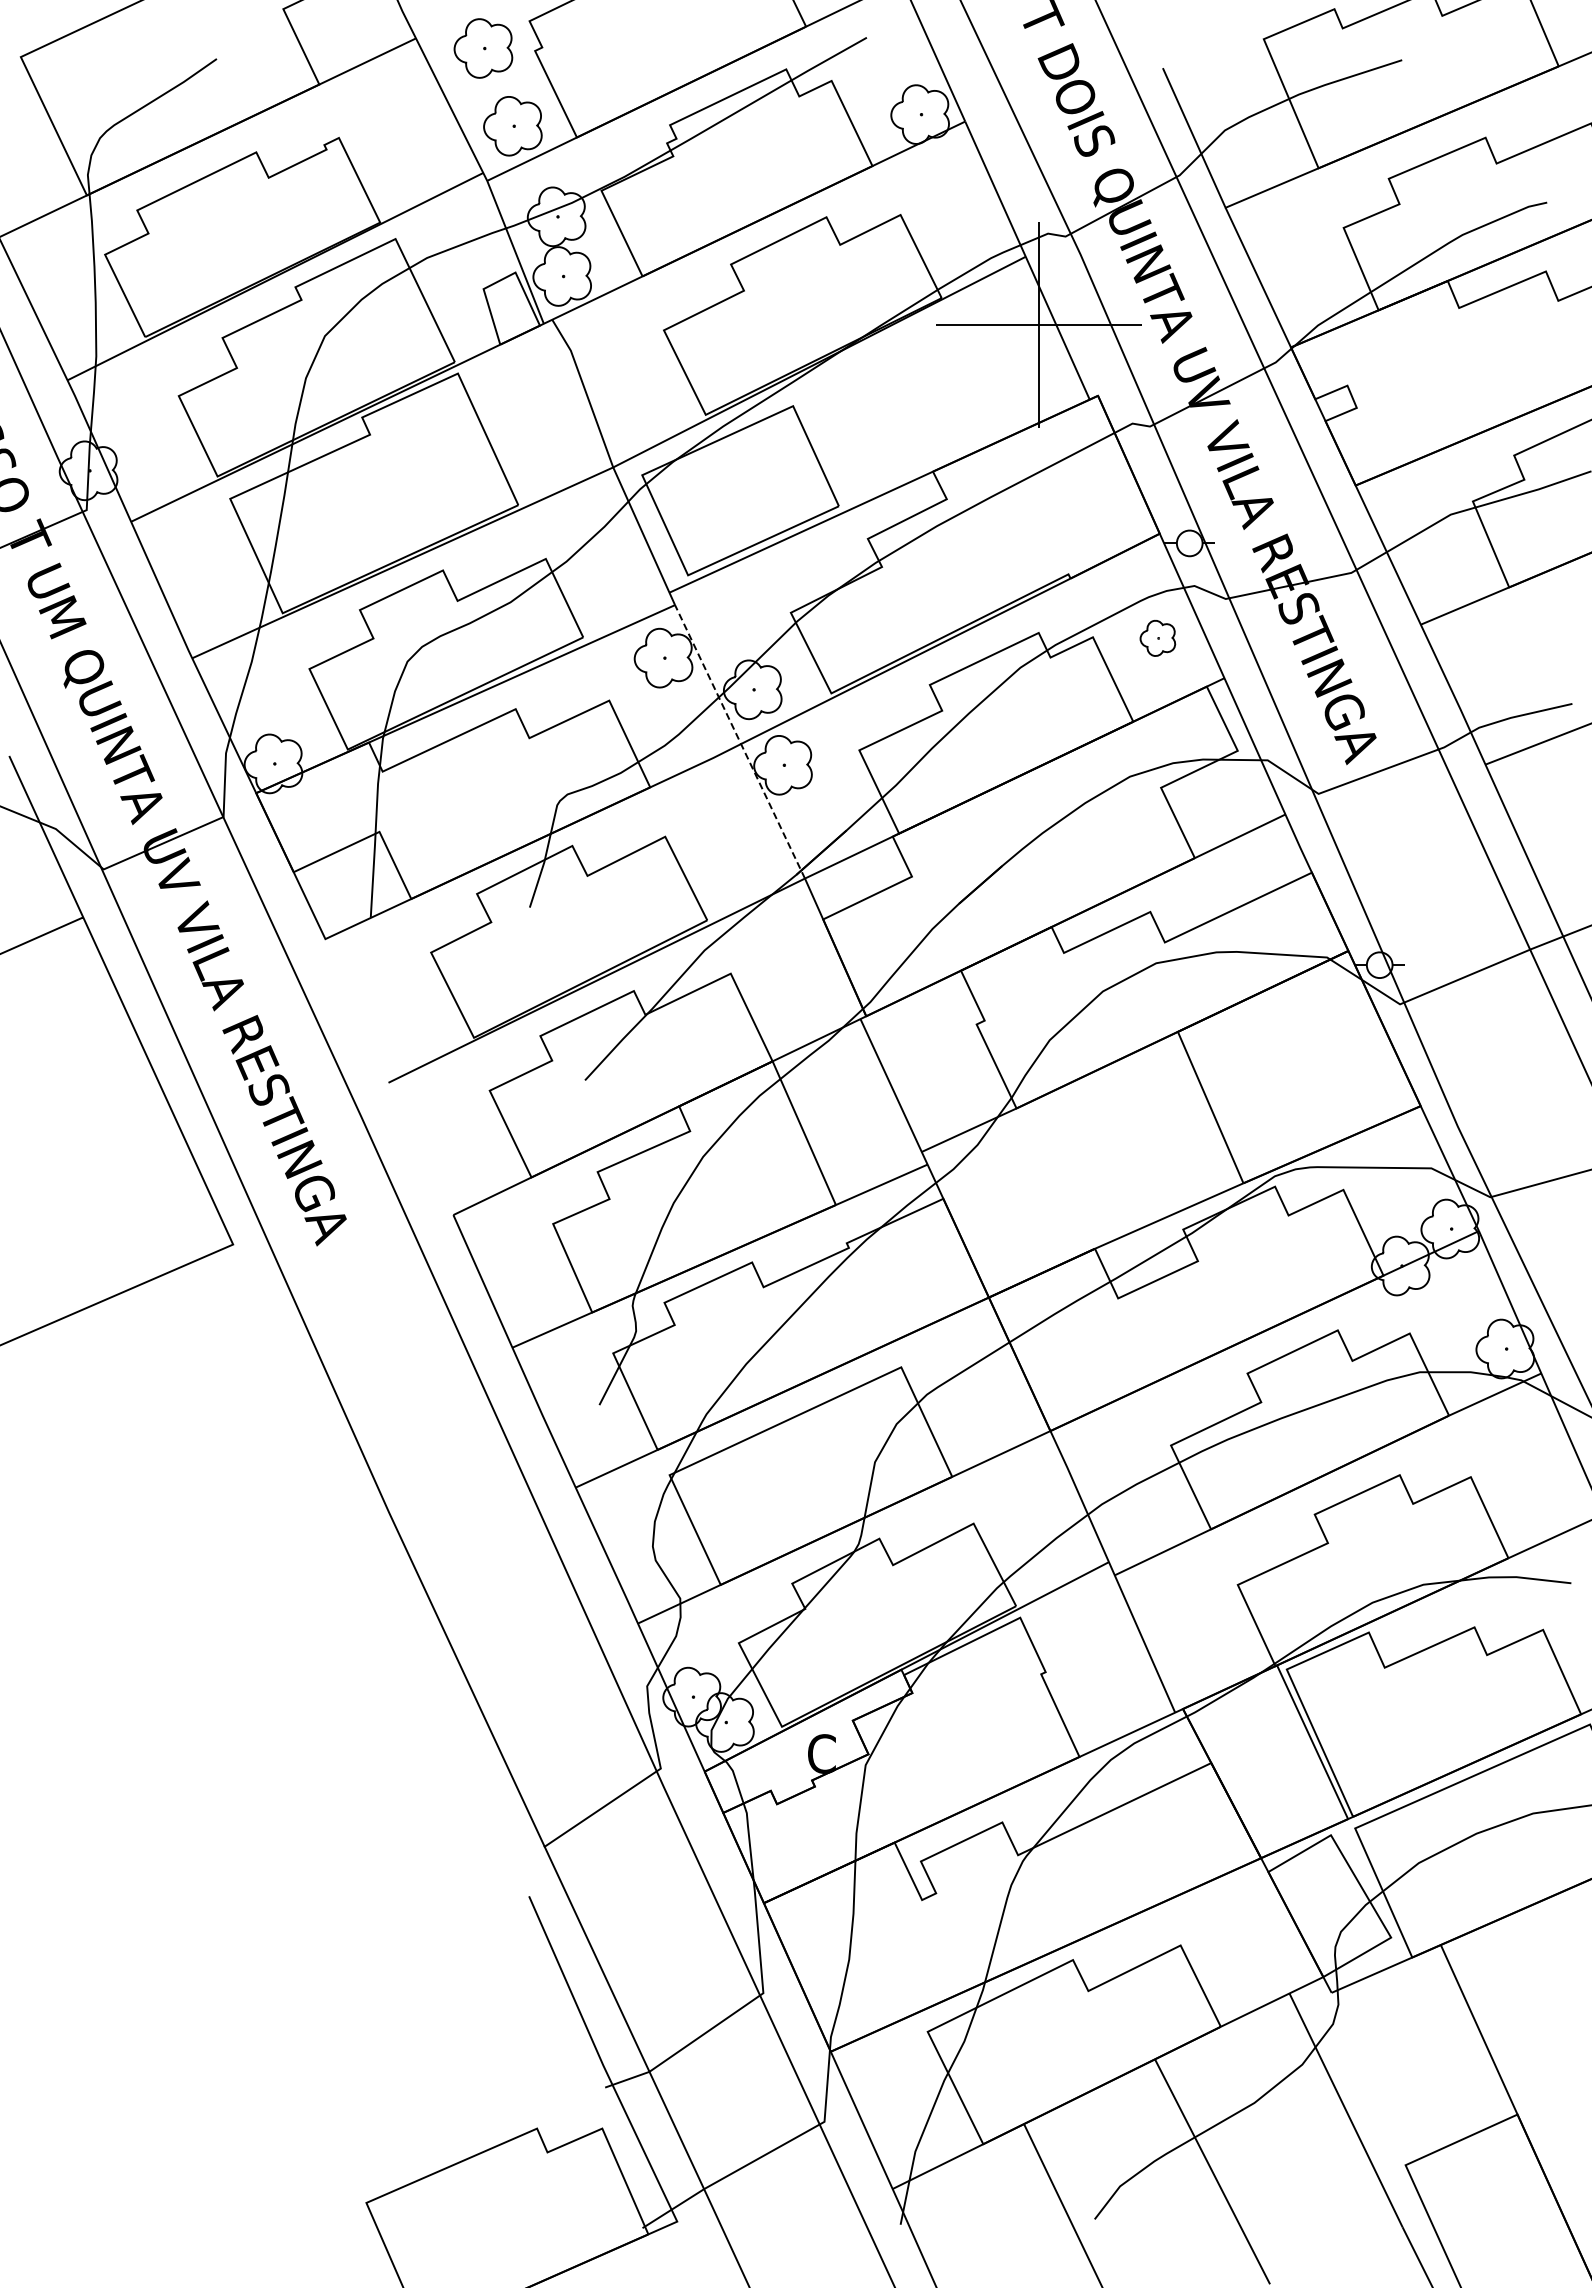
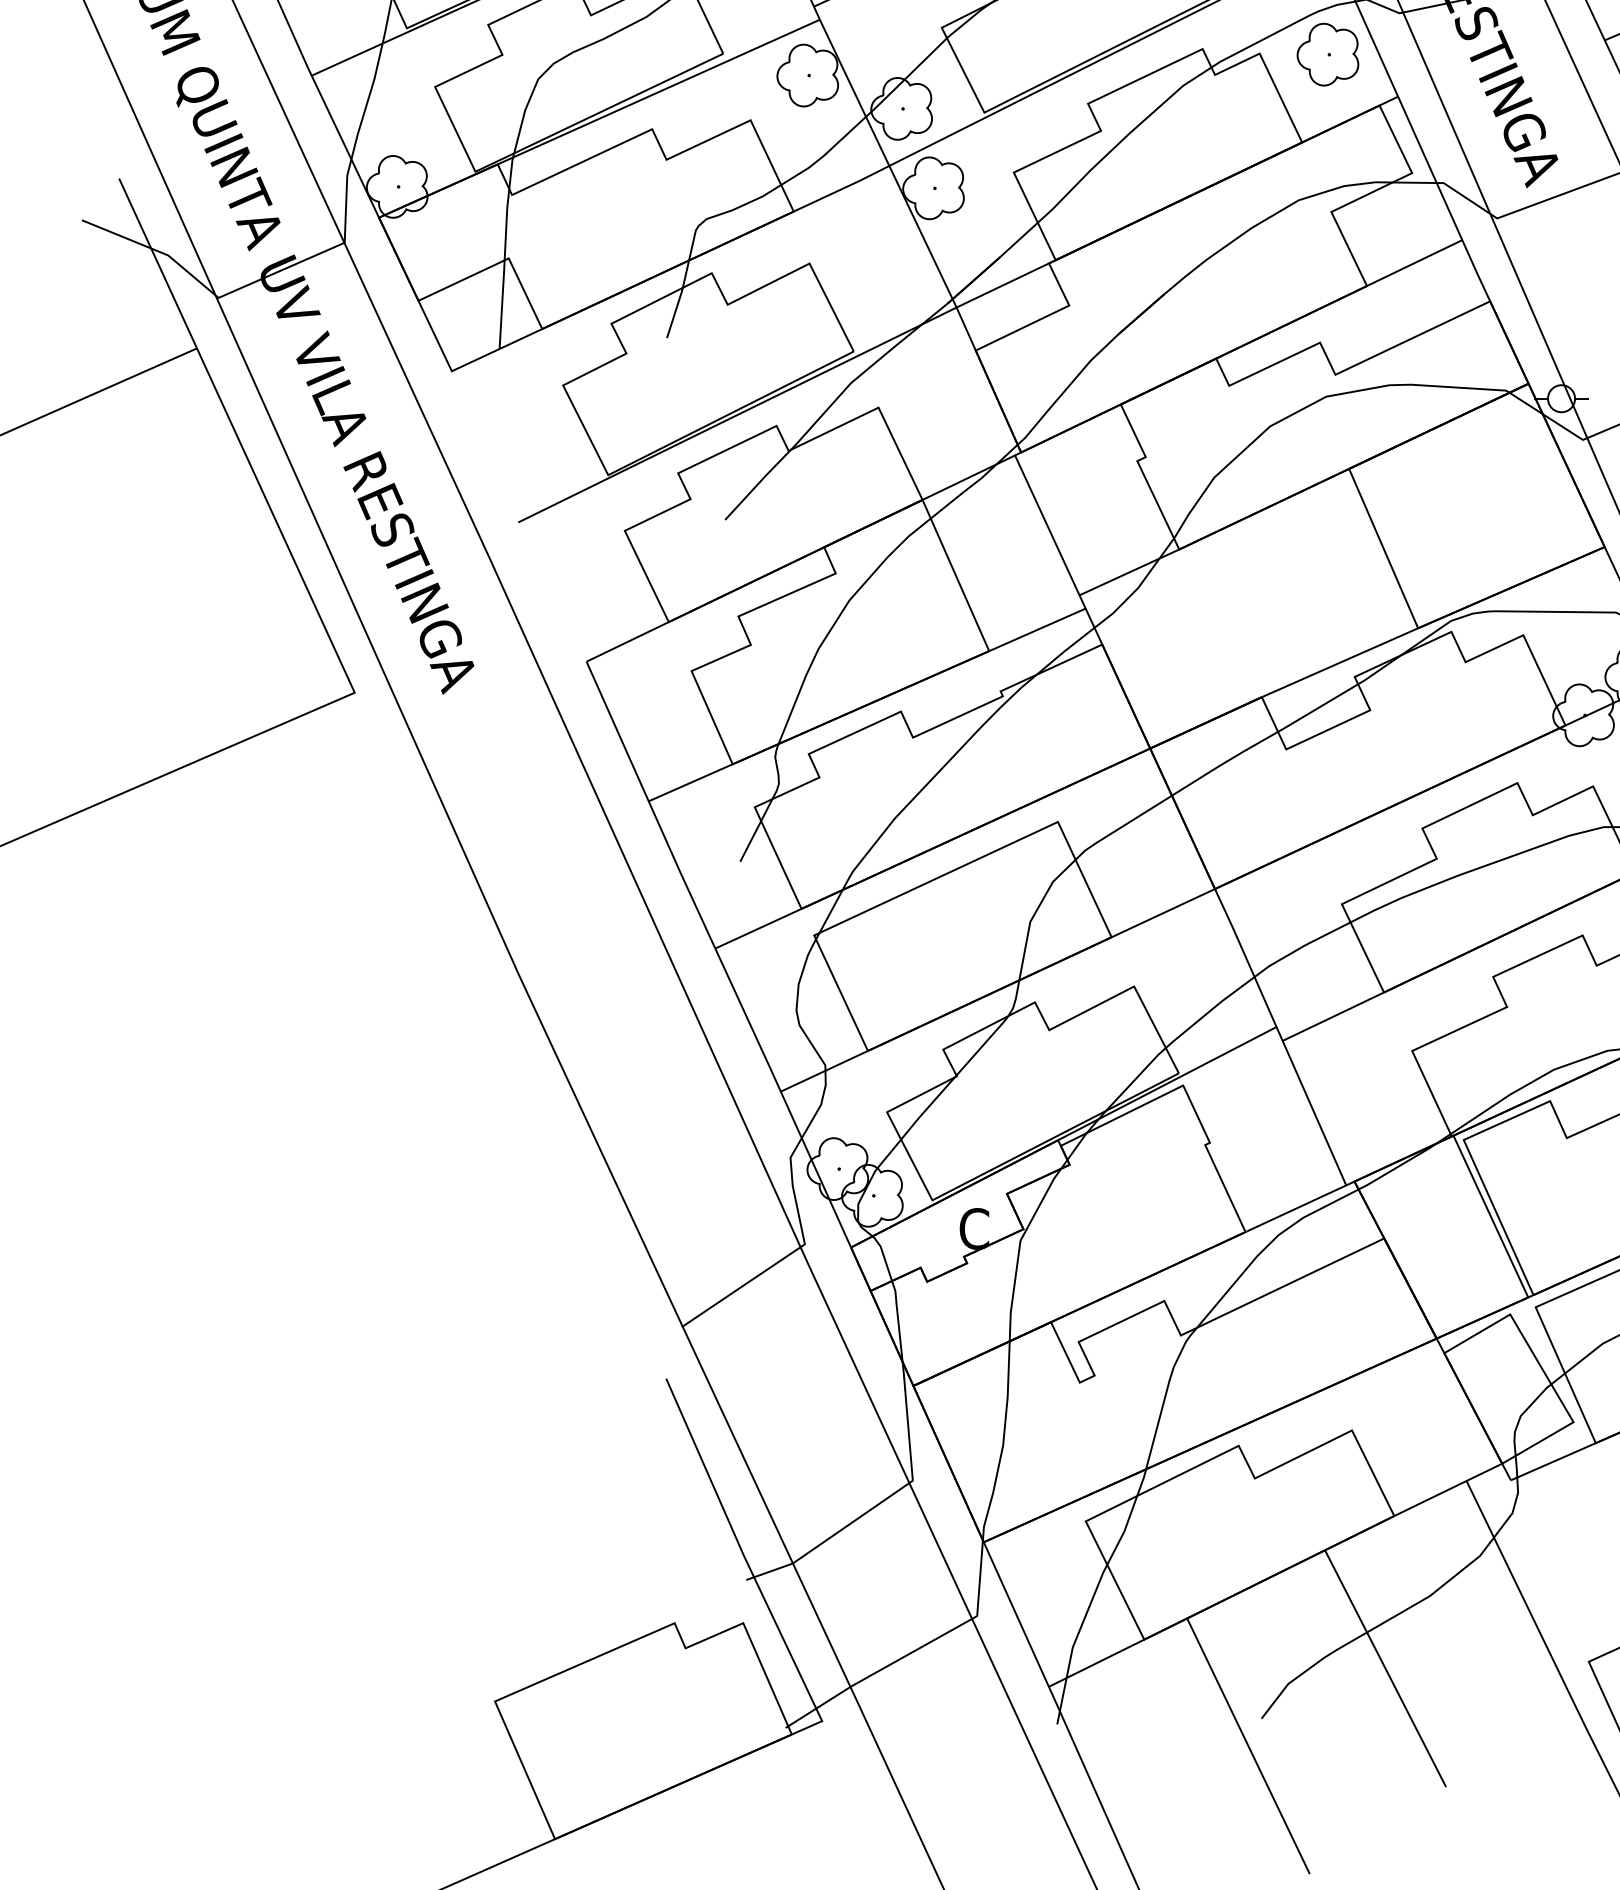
part: (1157, 638) -> (1327, 54), size x1.67
line: (740, 742) -> (888, 164), dashed -> solid

